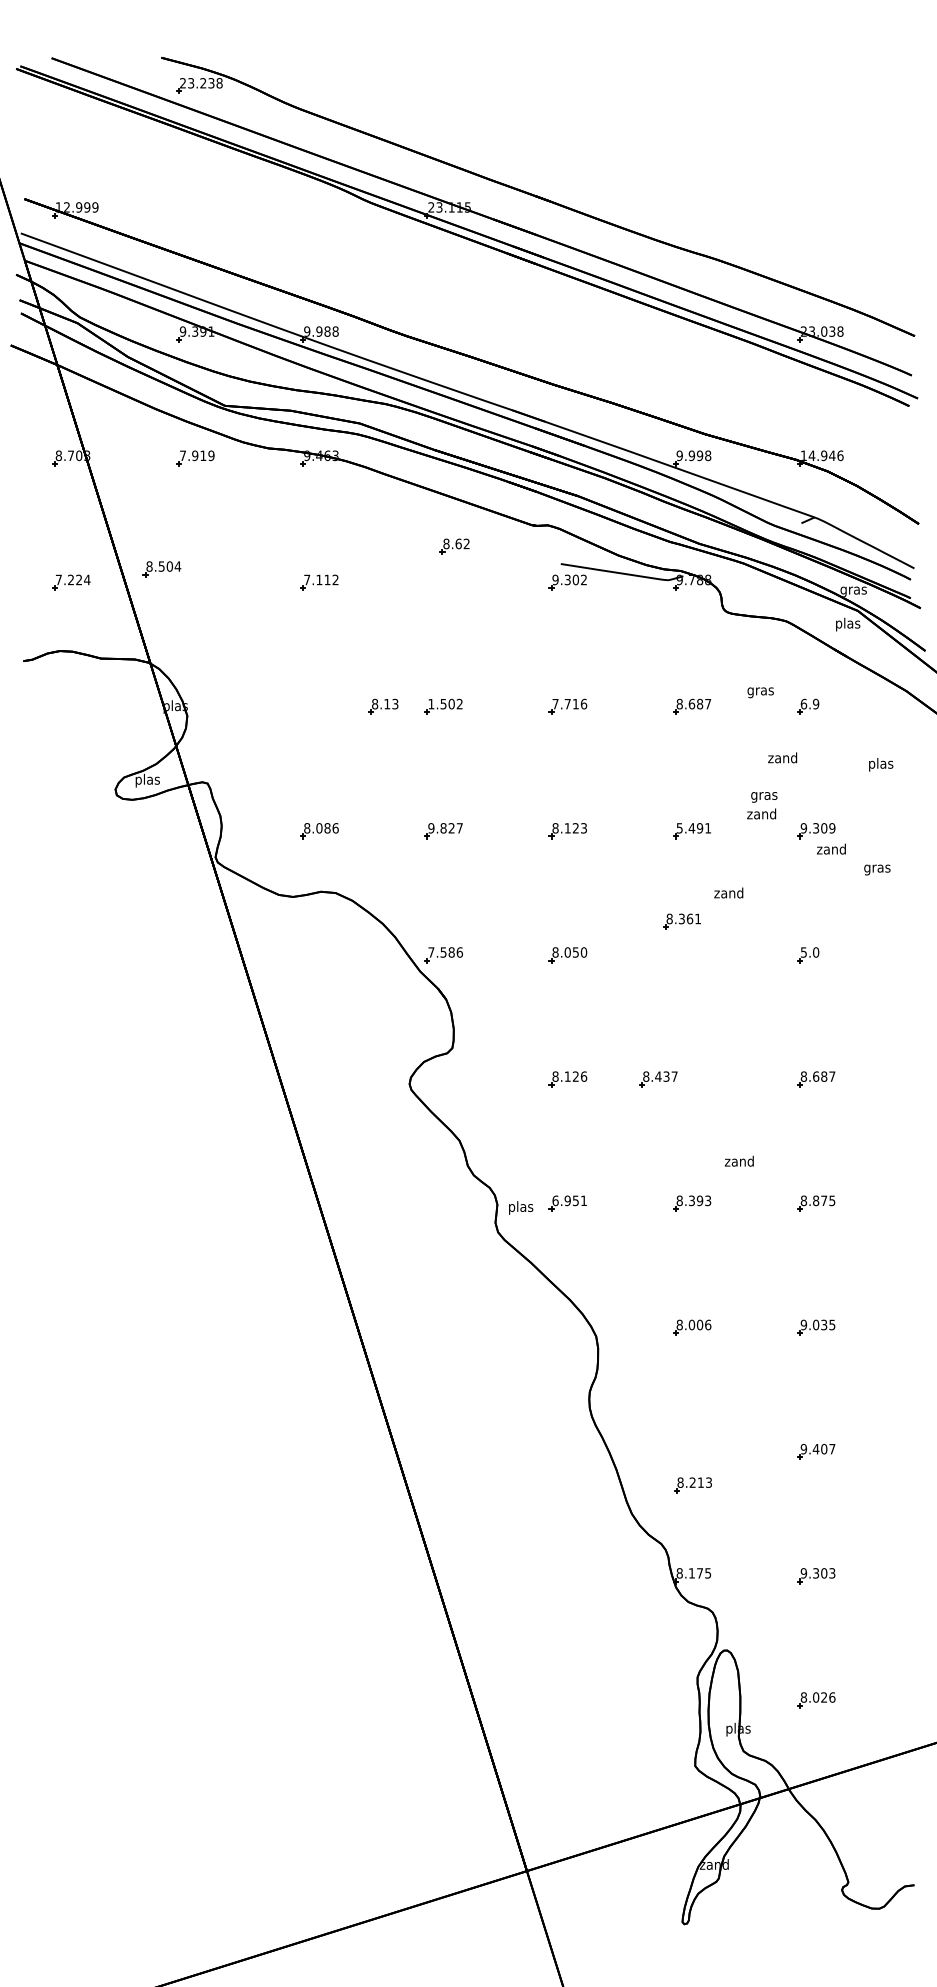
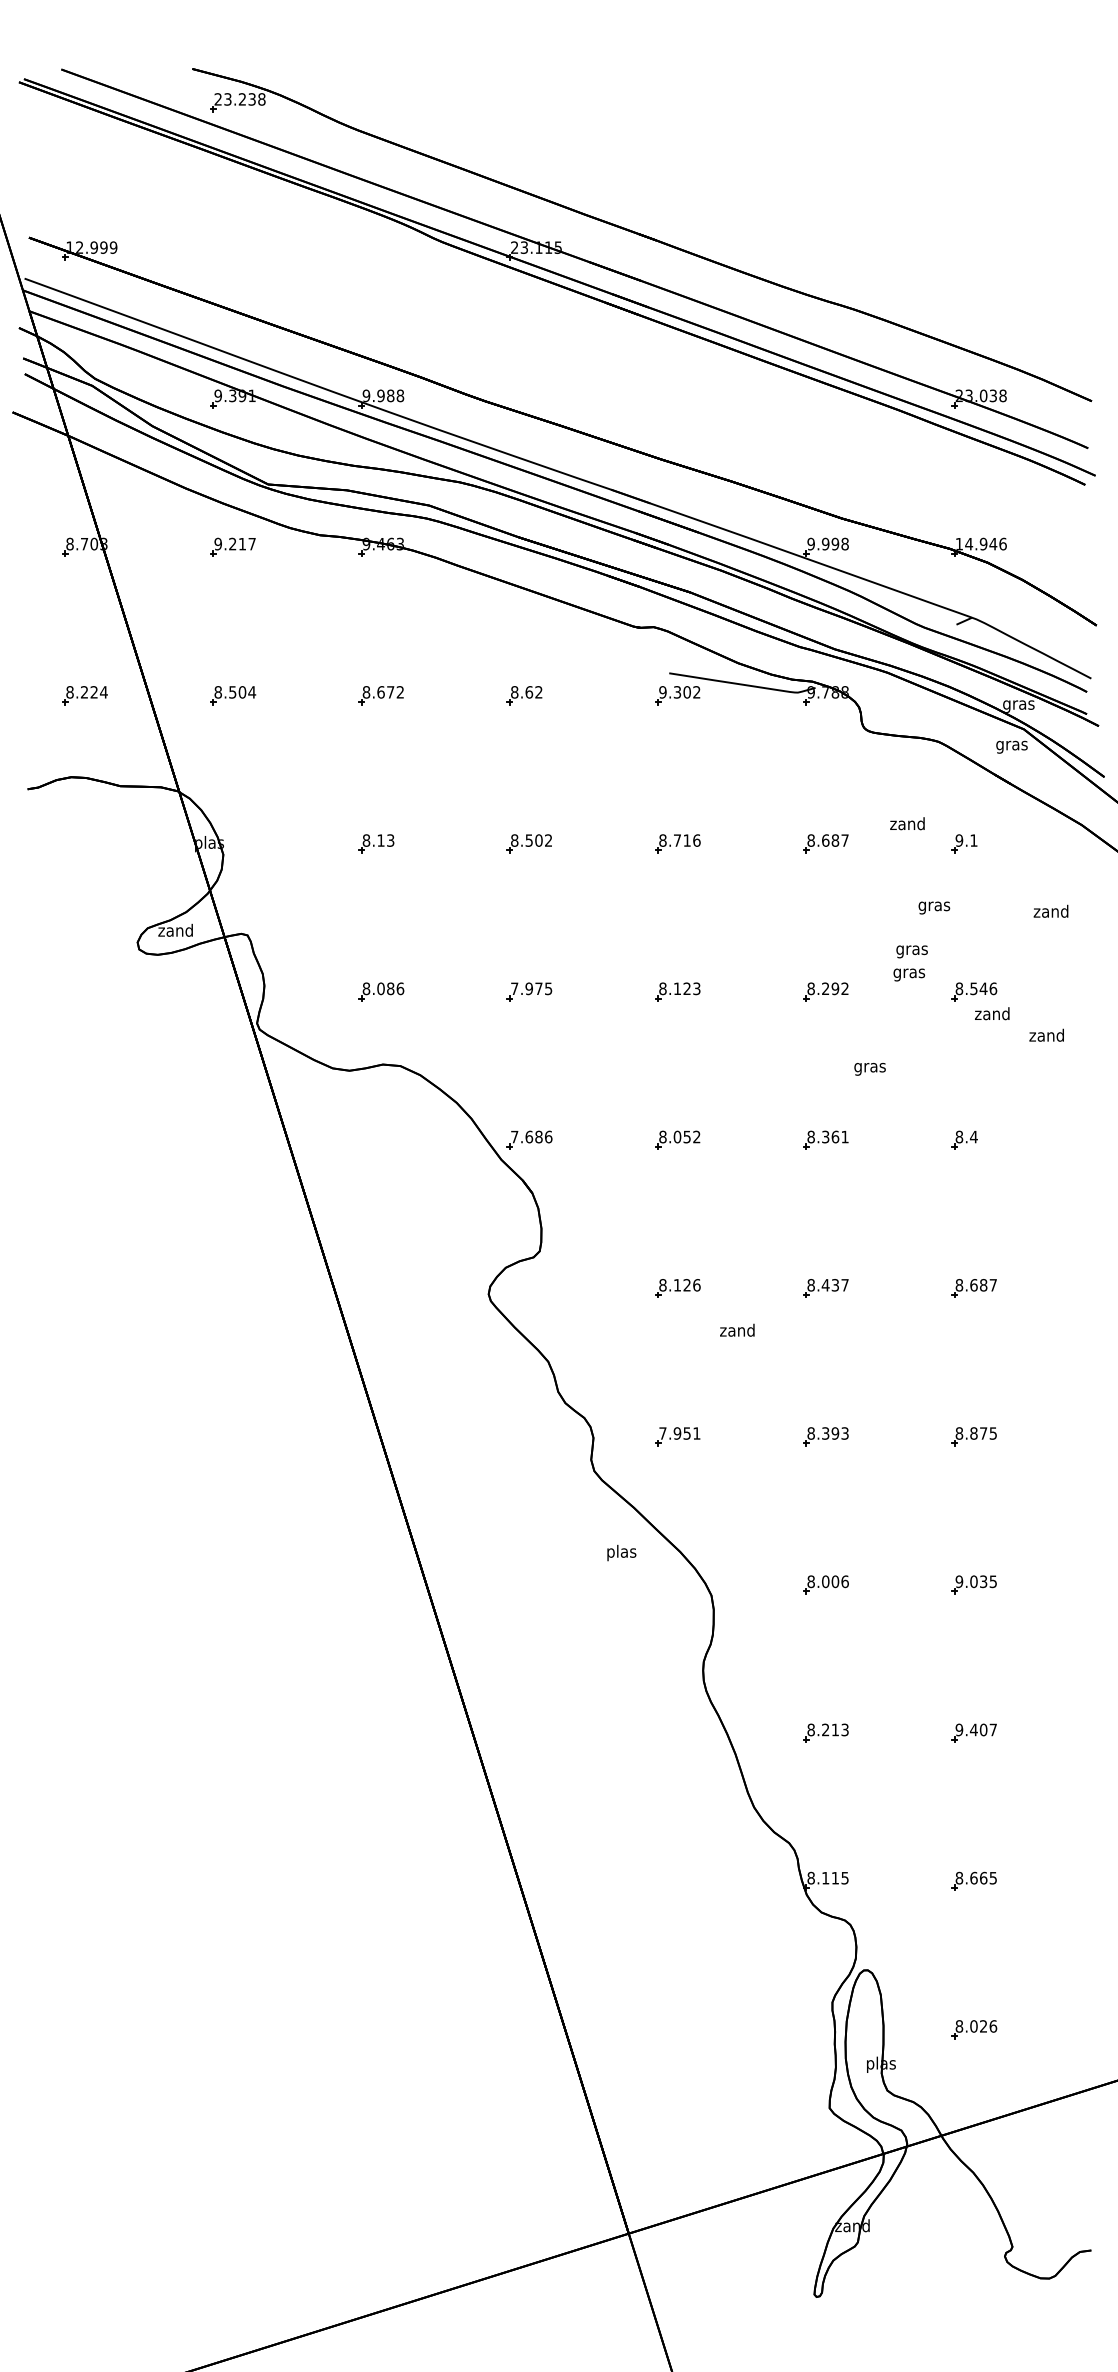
text: (196, 455) -> (234, 543), 7.919 -> 9.217
part: (454, 546) -> (524, 695), moved
part: (162, 569) -> (233, 695), moved
text: (58, 580) -> (69, 692), 7.224 -> 8.224
text: (317, 580) -> (378, 692), 7.112 -> 8.672
text: (847, 624) -> (1011, 745), plas -> gras
text: (760, 691) -> (907, 825), gras -> zand
text: (431, 704) -> (514, 840), 1.502 -> 8.502
text: (555, 704) -> (662, 840), 7.716 -> 8.716
text: (809, 704) -> (966, 840), 6.9 -> 9.1
part: (383, 706) -> (376, 843), moved
text: (782, 759) -> (933, 906), zand -> gras
text: (880, 764) -> (1050, 912), plas -> zand
text: (147, 780) -> (175, 931), plas -> zand
text: (761, 815) -> (908, 973), zand -> gras
text: (445, 828) -> (531, 988), 9.827 -> 7.975
text: (693, 828) -> (827, 988), 5.491 -> 8.292
text: (818, 828) -> (976, 988), 9.309 -> 8.546
text: (876, 868) -> (1046, 1036), gras -> zand
text: (728, 894) -> (869, 1067), zand -> gras
part: (681, 921) -> (825, 1139), moved
text: (443, 952) -> (529, 1136), 7.586 -> 7.686
text: (583, 952) -> (696, 1136), 8.050 -> 8.052
text: (809, 952) -> (966, 1136), 5.0 -> 8.4
part: (658, 1079) -> (825, 1288), moved
text: (739, 1160) -> (737, 1329), moved
text: (555, 1200) -> (662, 1433), 6.951 -> 7.951
text: (520, 1207) -> (621, 1552), moved
part: (692, 1484) -> (825, 1732), moved
text: (817, 1572) -> (975, 1877), 9.303 -> 8.665
text: (699, 1573) -> (834, 1878), 8.175 -> 8.115

